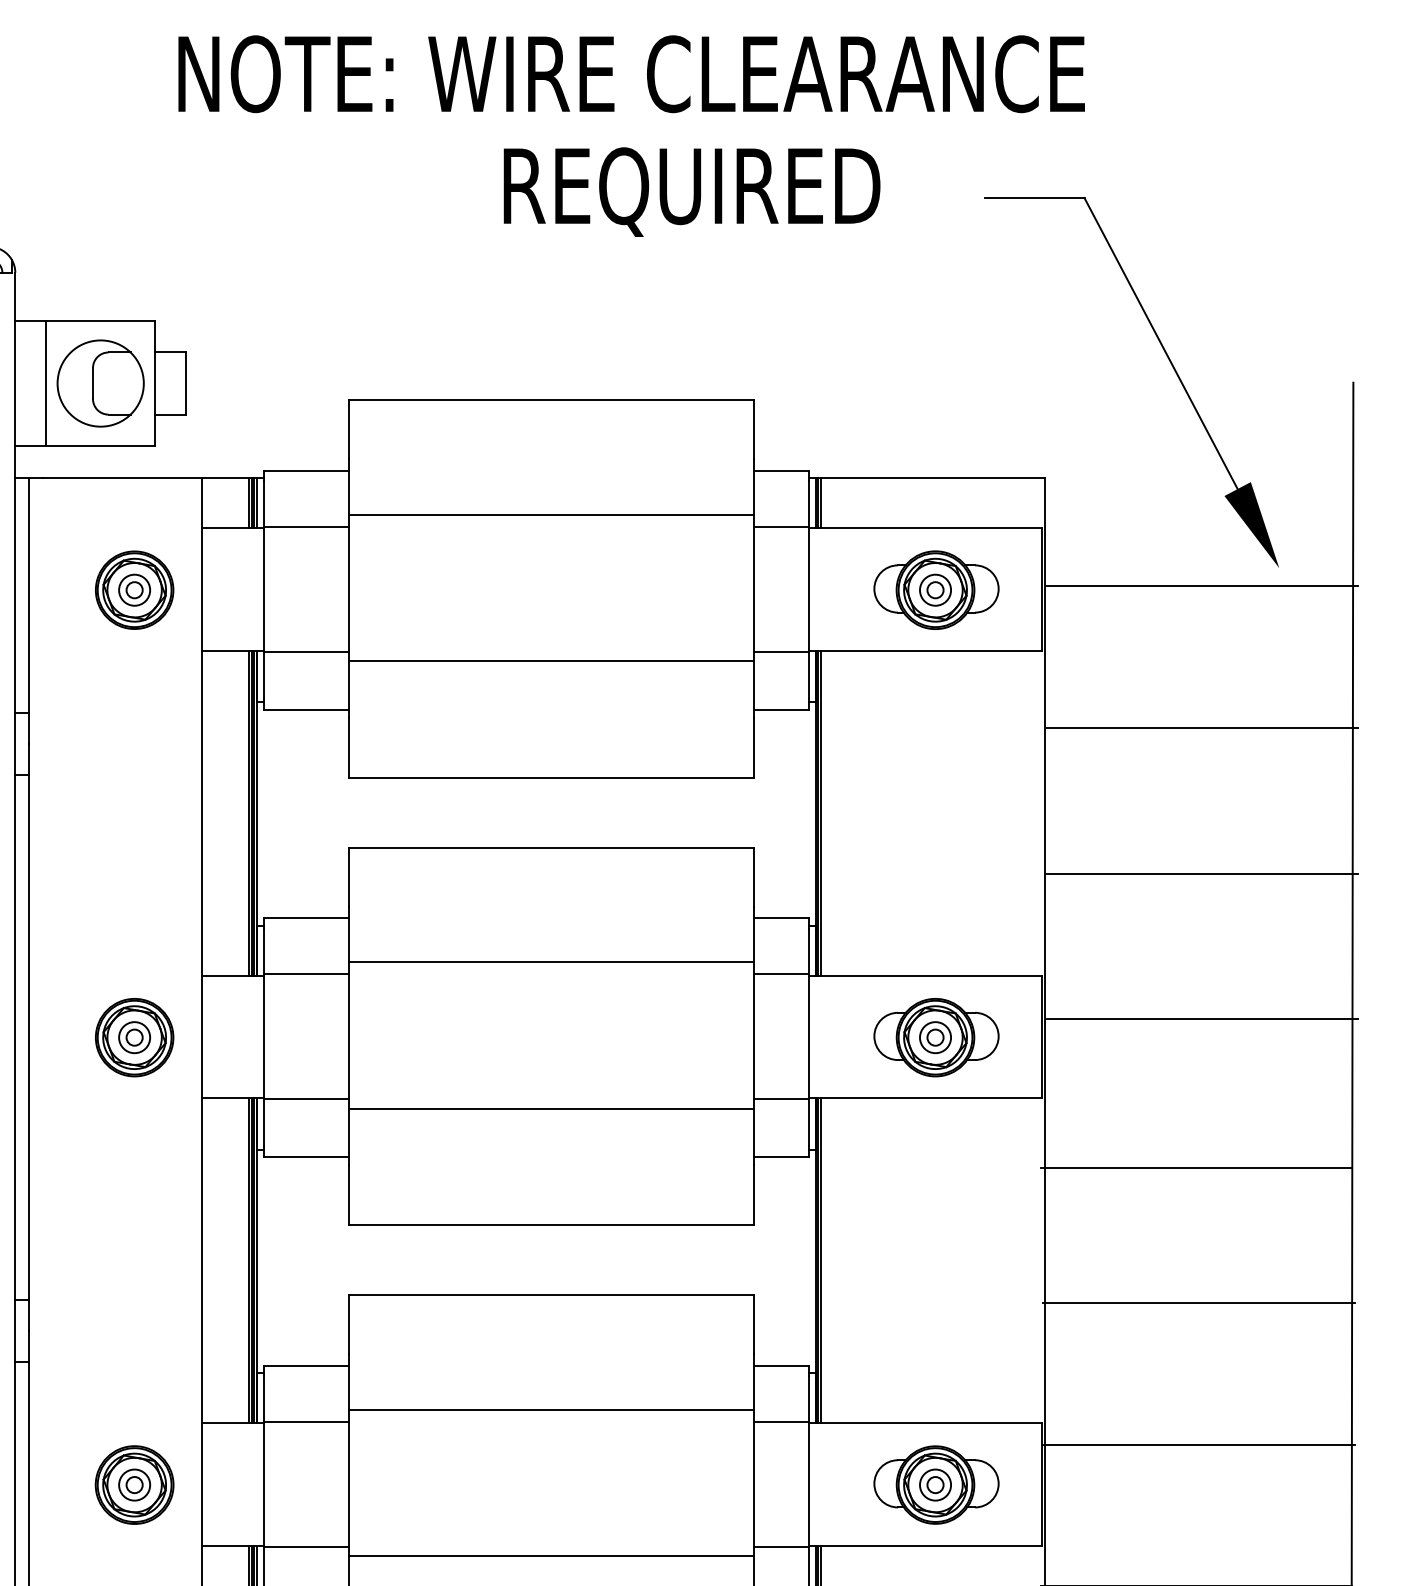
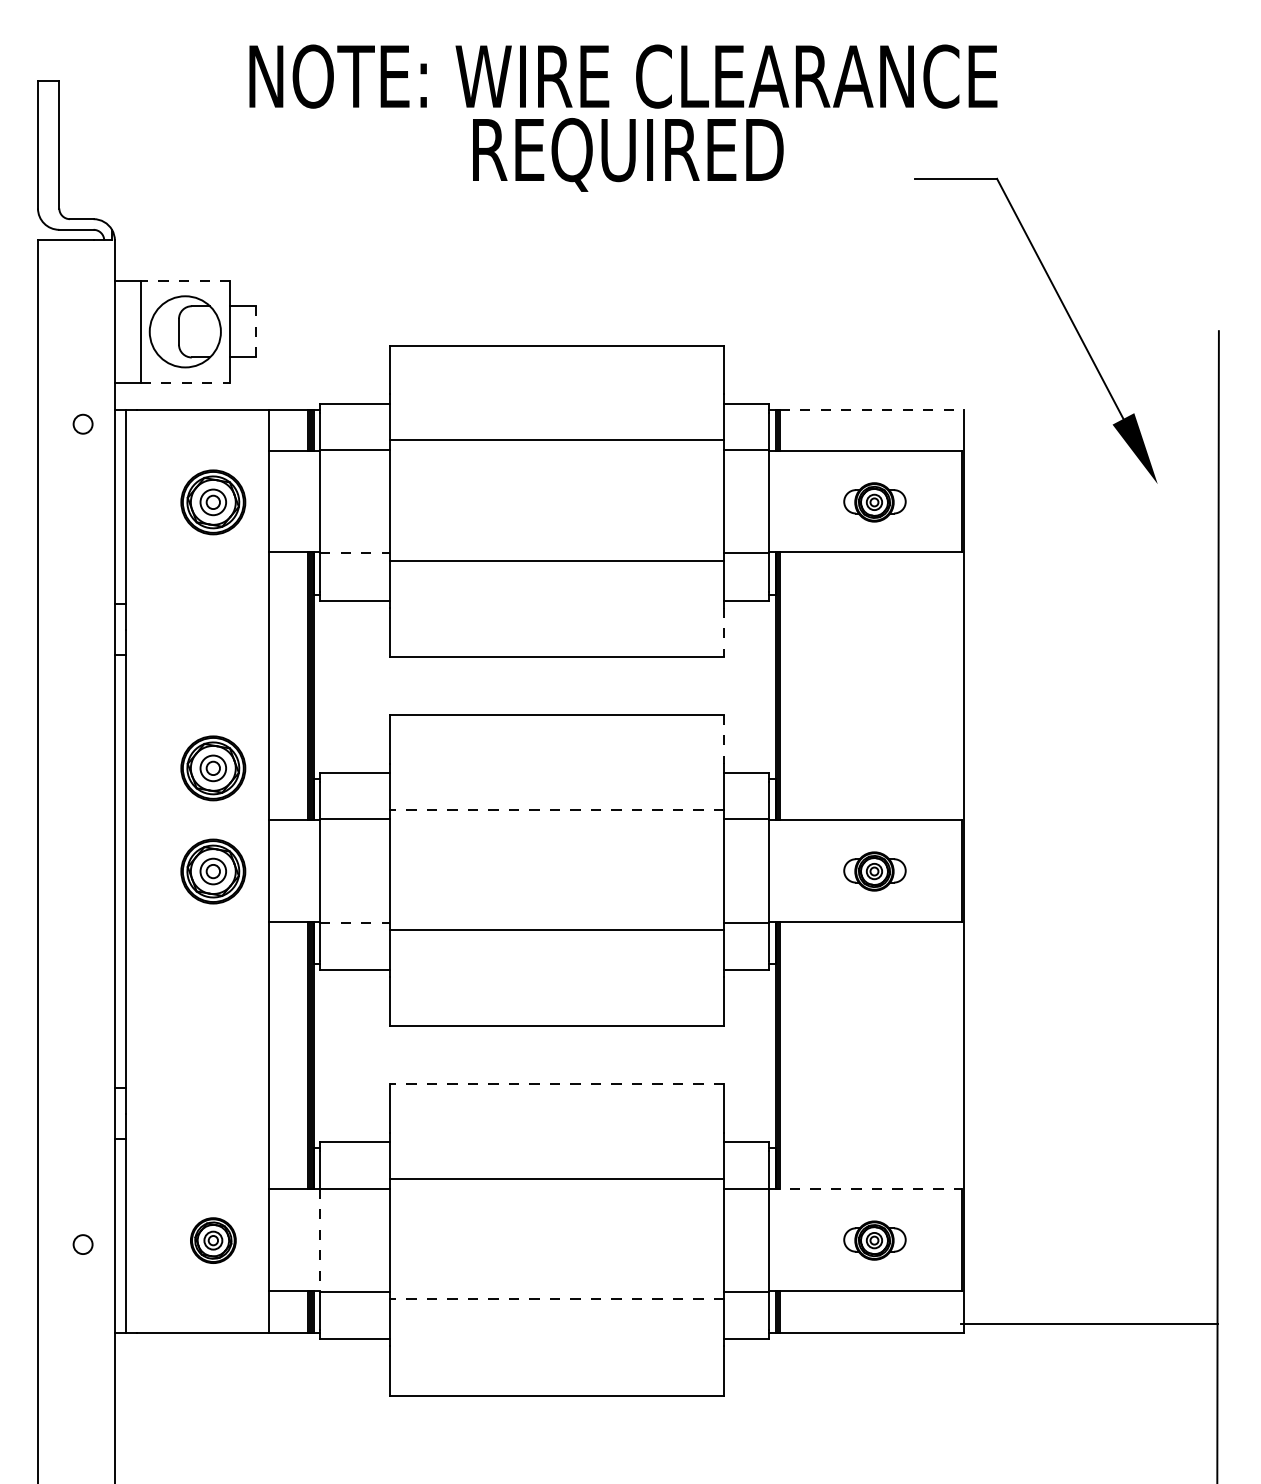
text: (692, 191) -> (628, 154), moved
line: (100, 321) -> (185, 280), solid -> dashed
line: (185, 383) -> (255, 331), solid -> dashed
line: (100, 446) -> (185, 383), solid -> dashed
line: (933, 478) -> (872, 410), solid -> dashed
line: (1202, 585) -> (1094, 498), removed
part: (935, 590) -> (874, 502), size x0.6
line: (306, 652) -> (355, 553), solid -> dashed
line: (1202, 728) -> (1094, 616), removed
line: (754, 747) -> (724, 632), solid -> dashed
line: (1202, 873) -> (1094, 736), removed
line: (754, 877) -> (724, 739), solid -> dashed
part: (134, 912) -> (213, 768), added
line: (550, 962) -> (556, 809), solid -> dashed
line: (1202, 1019) -> (1094, 856), removed
part: (935, 1037) -> (874, 871), size x0.6
line: (306, 1099) -> (355, 922), solid -> dashed
line: (1195, 1167) -> (1088, 978), removed
line: (550, 1294) -> (556, 1083), solid -> dashed
line: (1198, 1303) -> (1091, 1090), removed
line: (925, 1423) -> (865, 1189), solid -> dashed
line: (1198, 1444) -> (1091, 1207), removed
part: (134, 1484) -> (213, 1240), size x0.7
line: (264, 1484) -> (320, 1240), solid -> dashed
part: (935, 1484) -> (874, 1240), size x0.6
line: (550, 1556) -> (556, 1299), solid -> dashed

